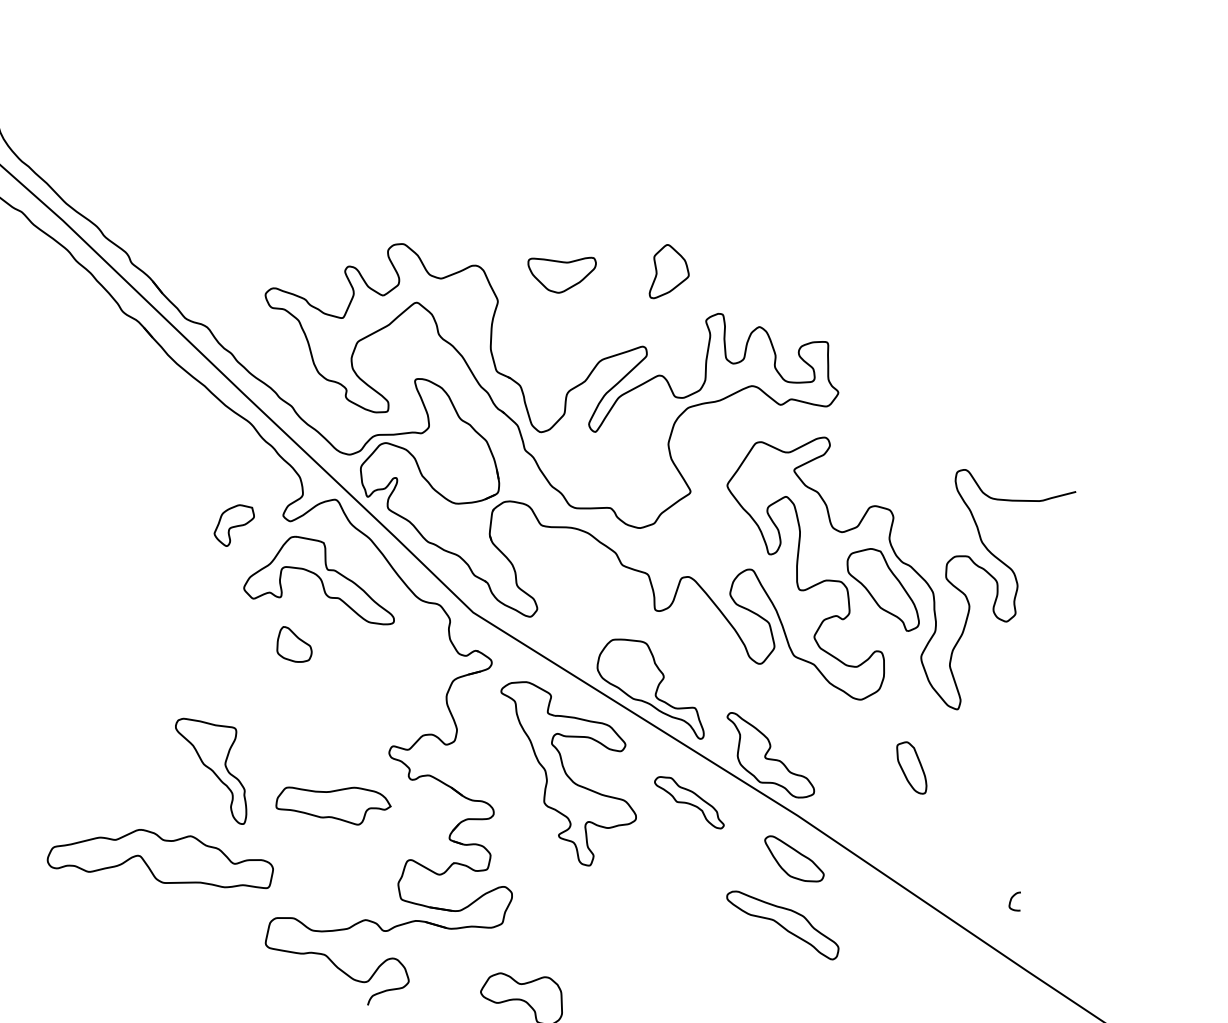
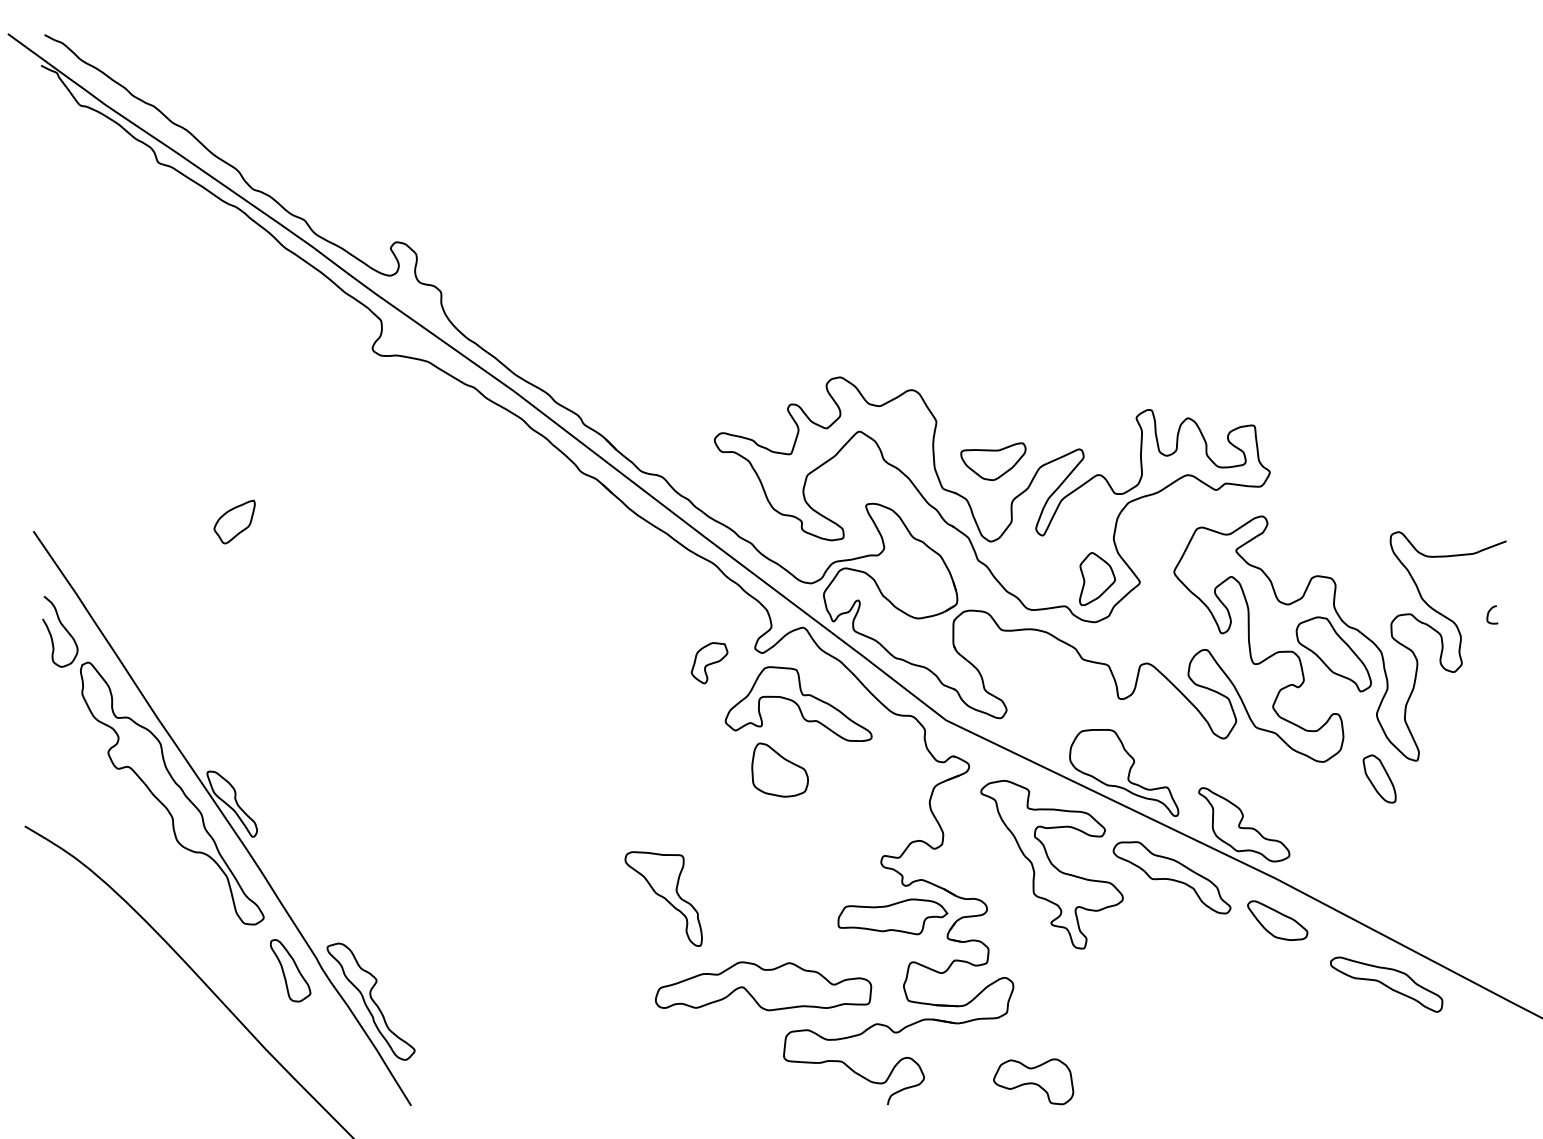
part: (561, 273) -> (993, 461), moved
part: (670, 273) -> (1097, 579), moved
part: (294, 644) -> (779, 769), size x1.67
part: (911, 767) -> (1379, 778), moved
part: (210, 770) -> (663, 898), moved
part: (689, 802) -> (1171, 877), size x1.67
part: (333, 803) -> (892, 916), moved
part: (161, 857) -> (763, 986), moved
curve: (1012, 899) -> (1489, 613), moved
part: (782, 925) -> (1386, 984), moved

